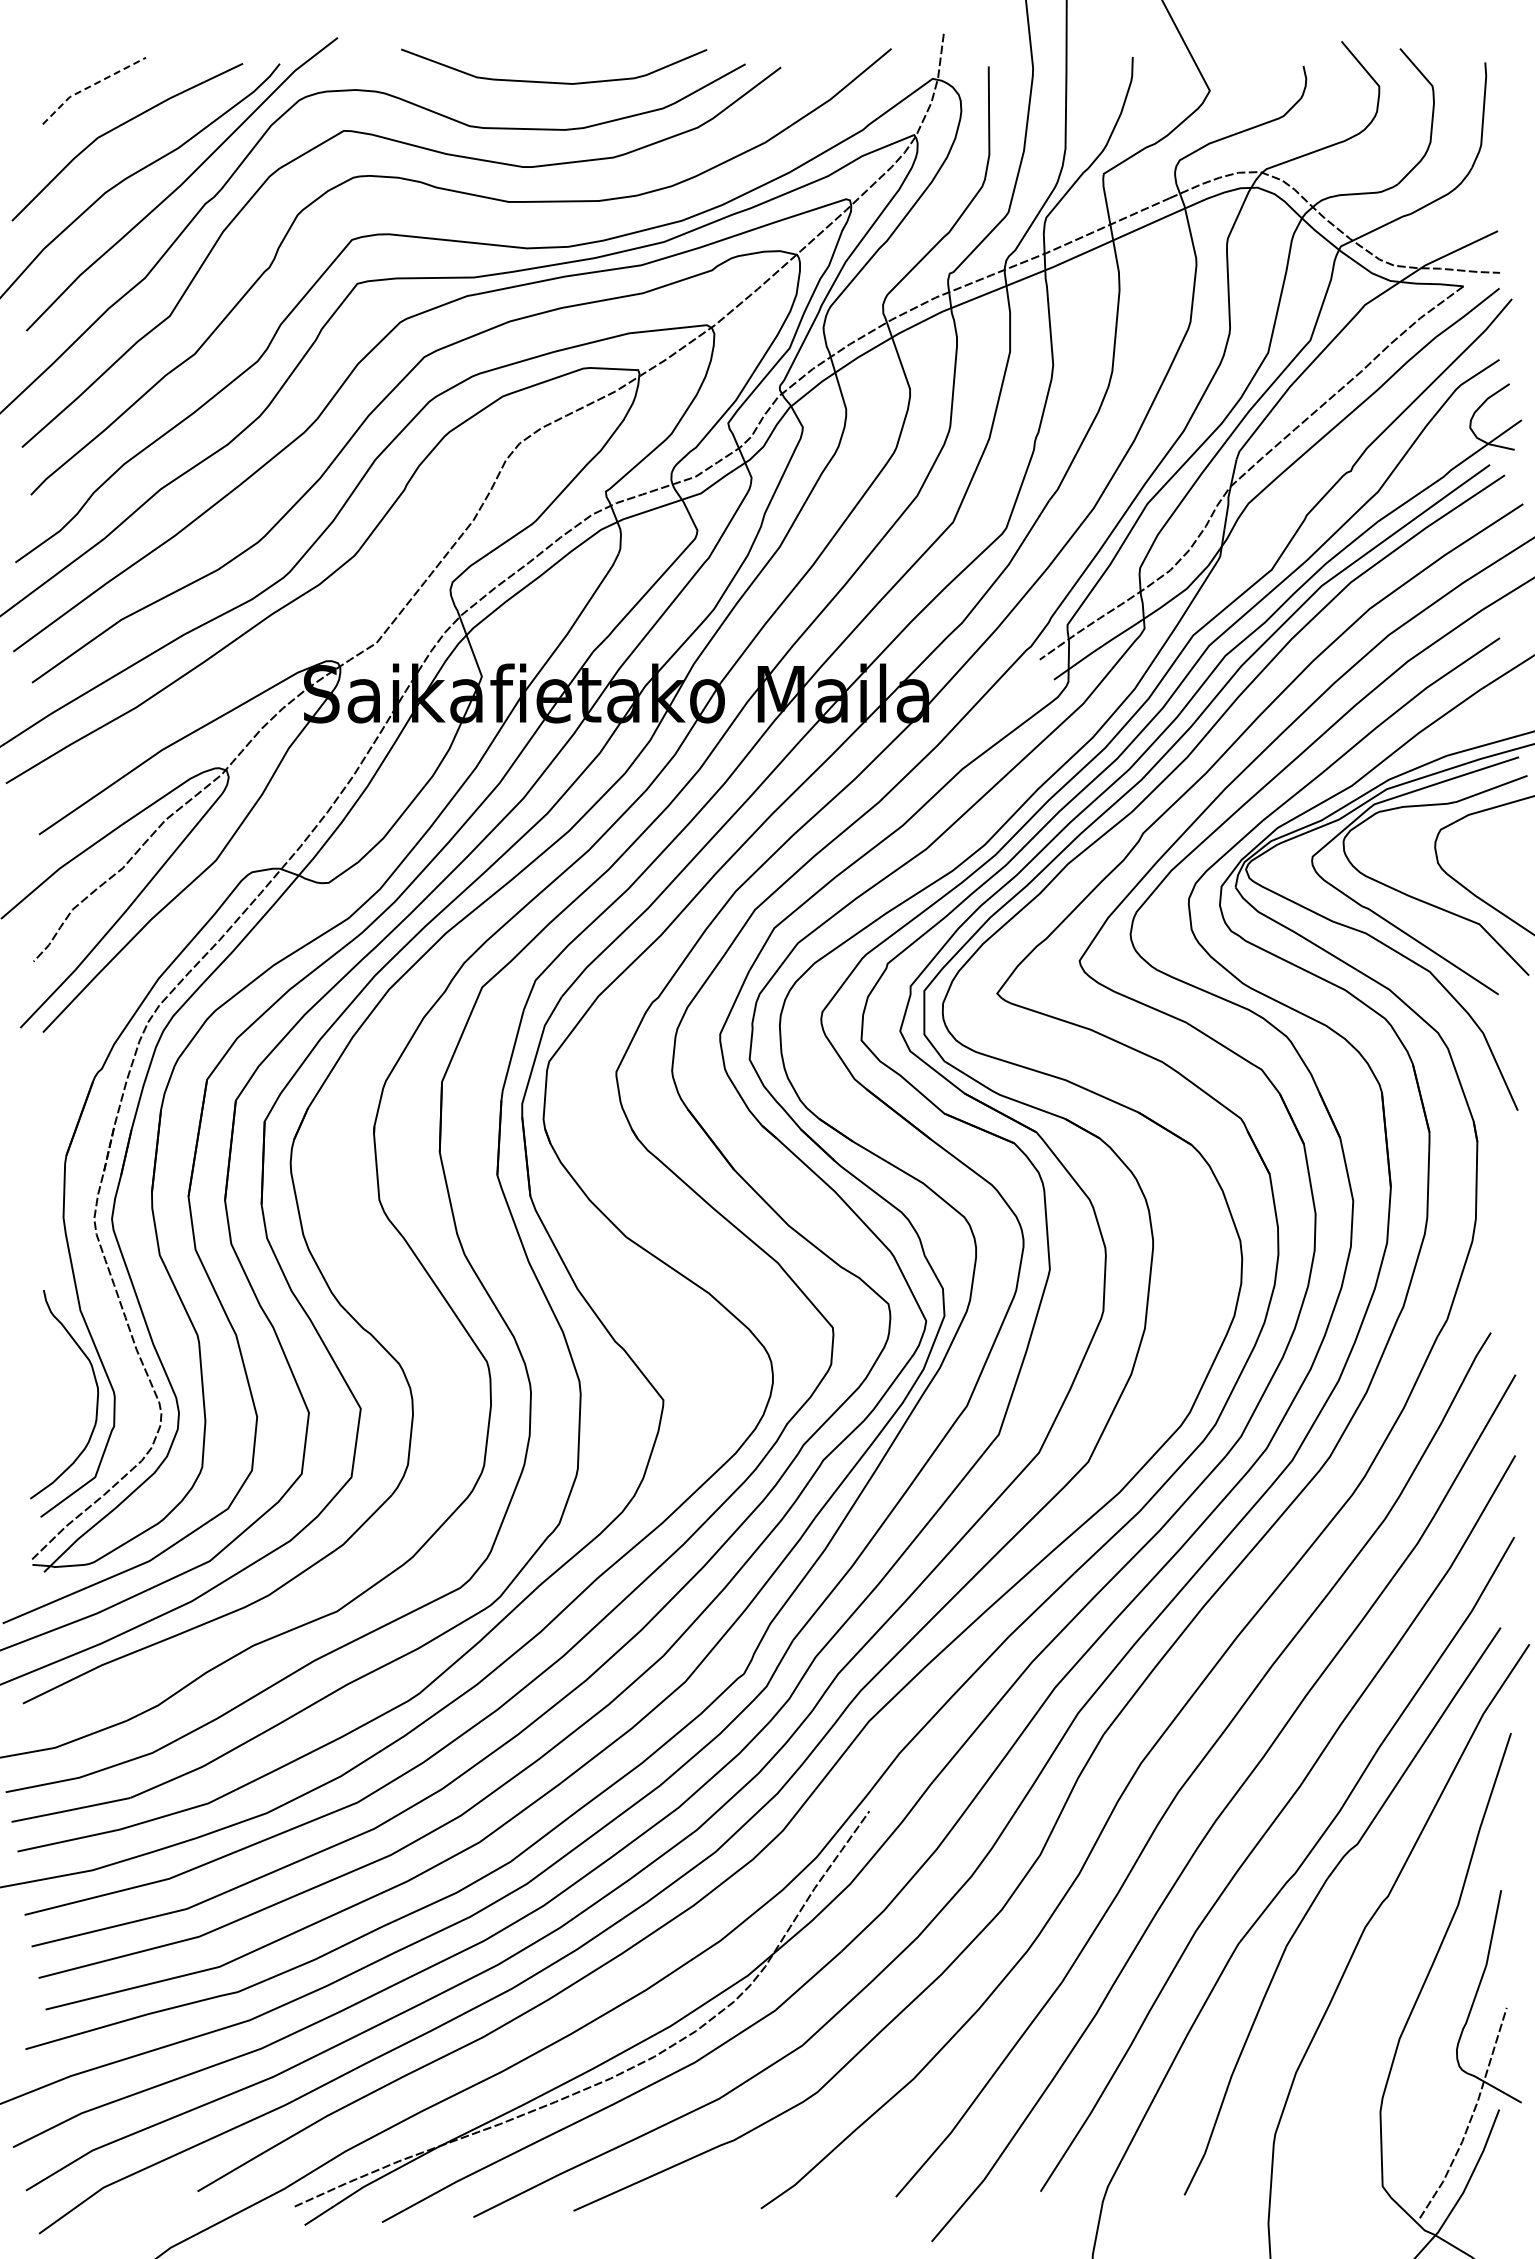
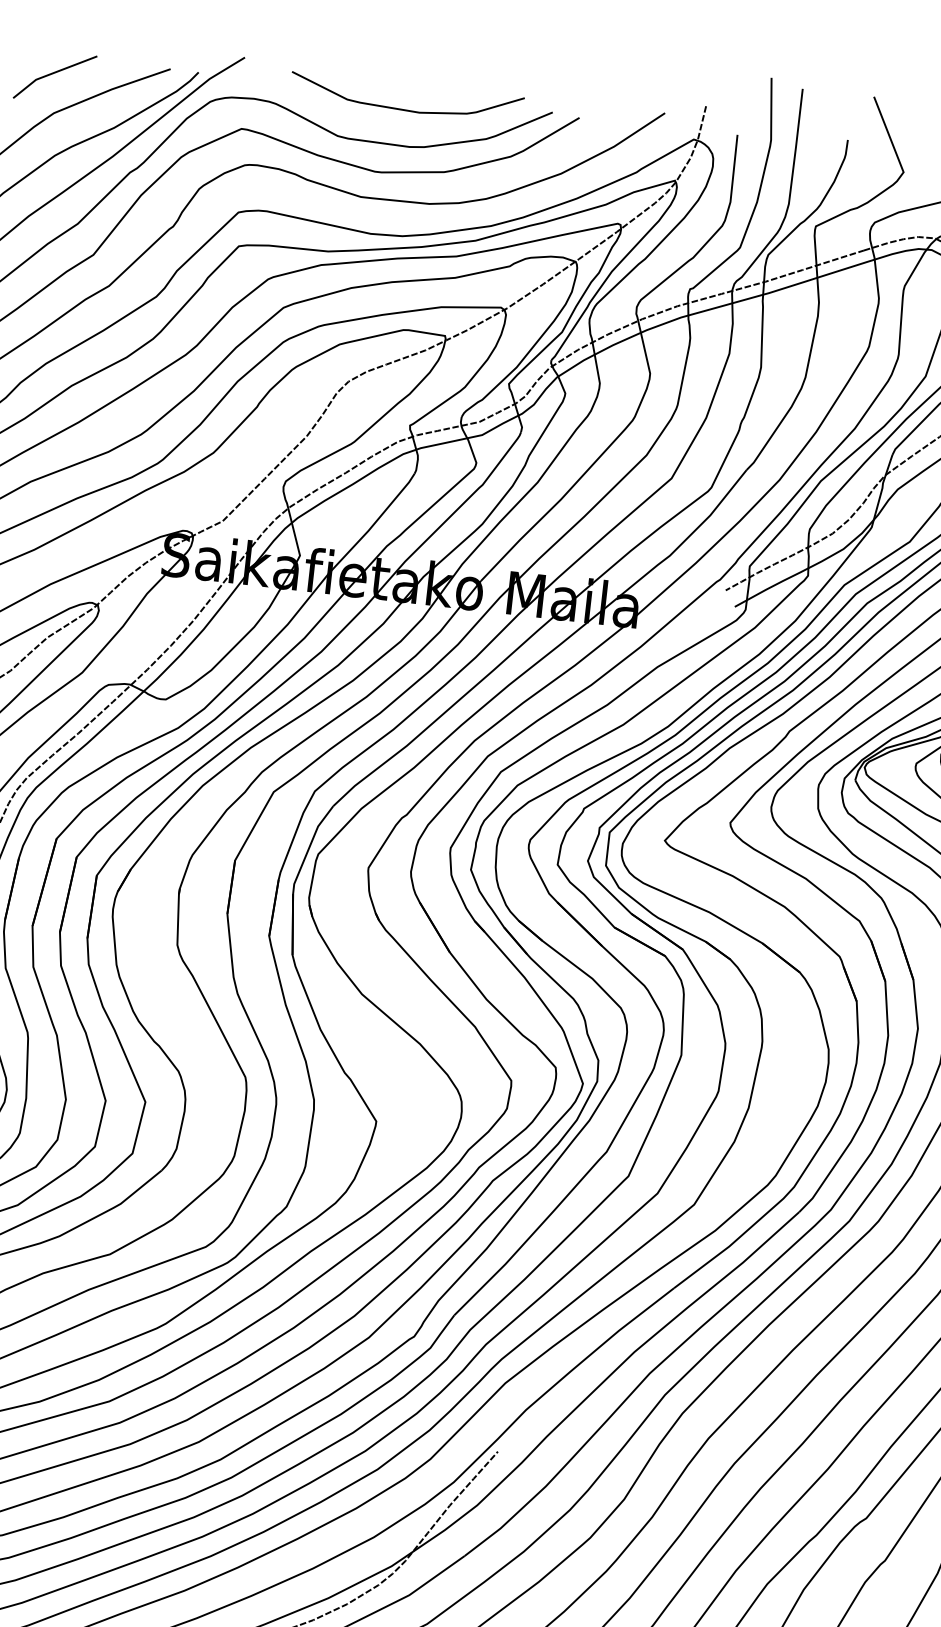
line: (90, 86) -> (52, 73), dashed -> solid

